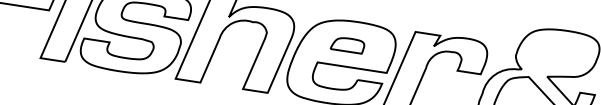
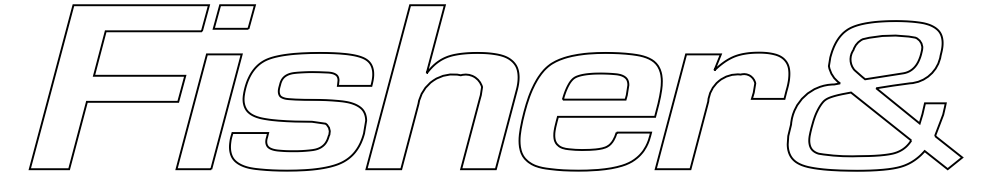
part: (347, 44) -> (595, 86), size x1.43
part: (557, 55) -> (886, 57), added

